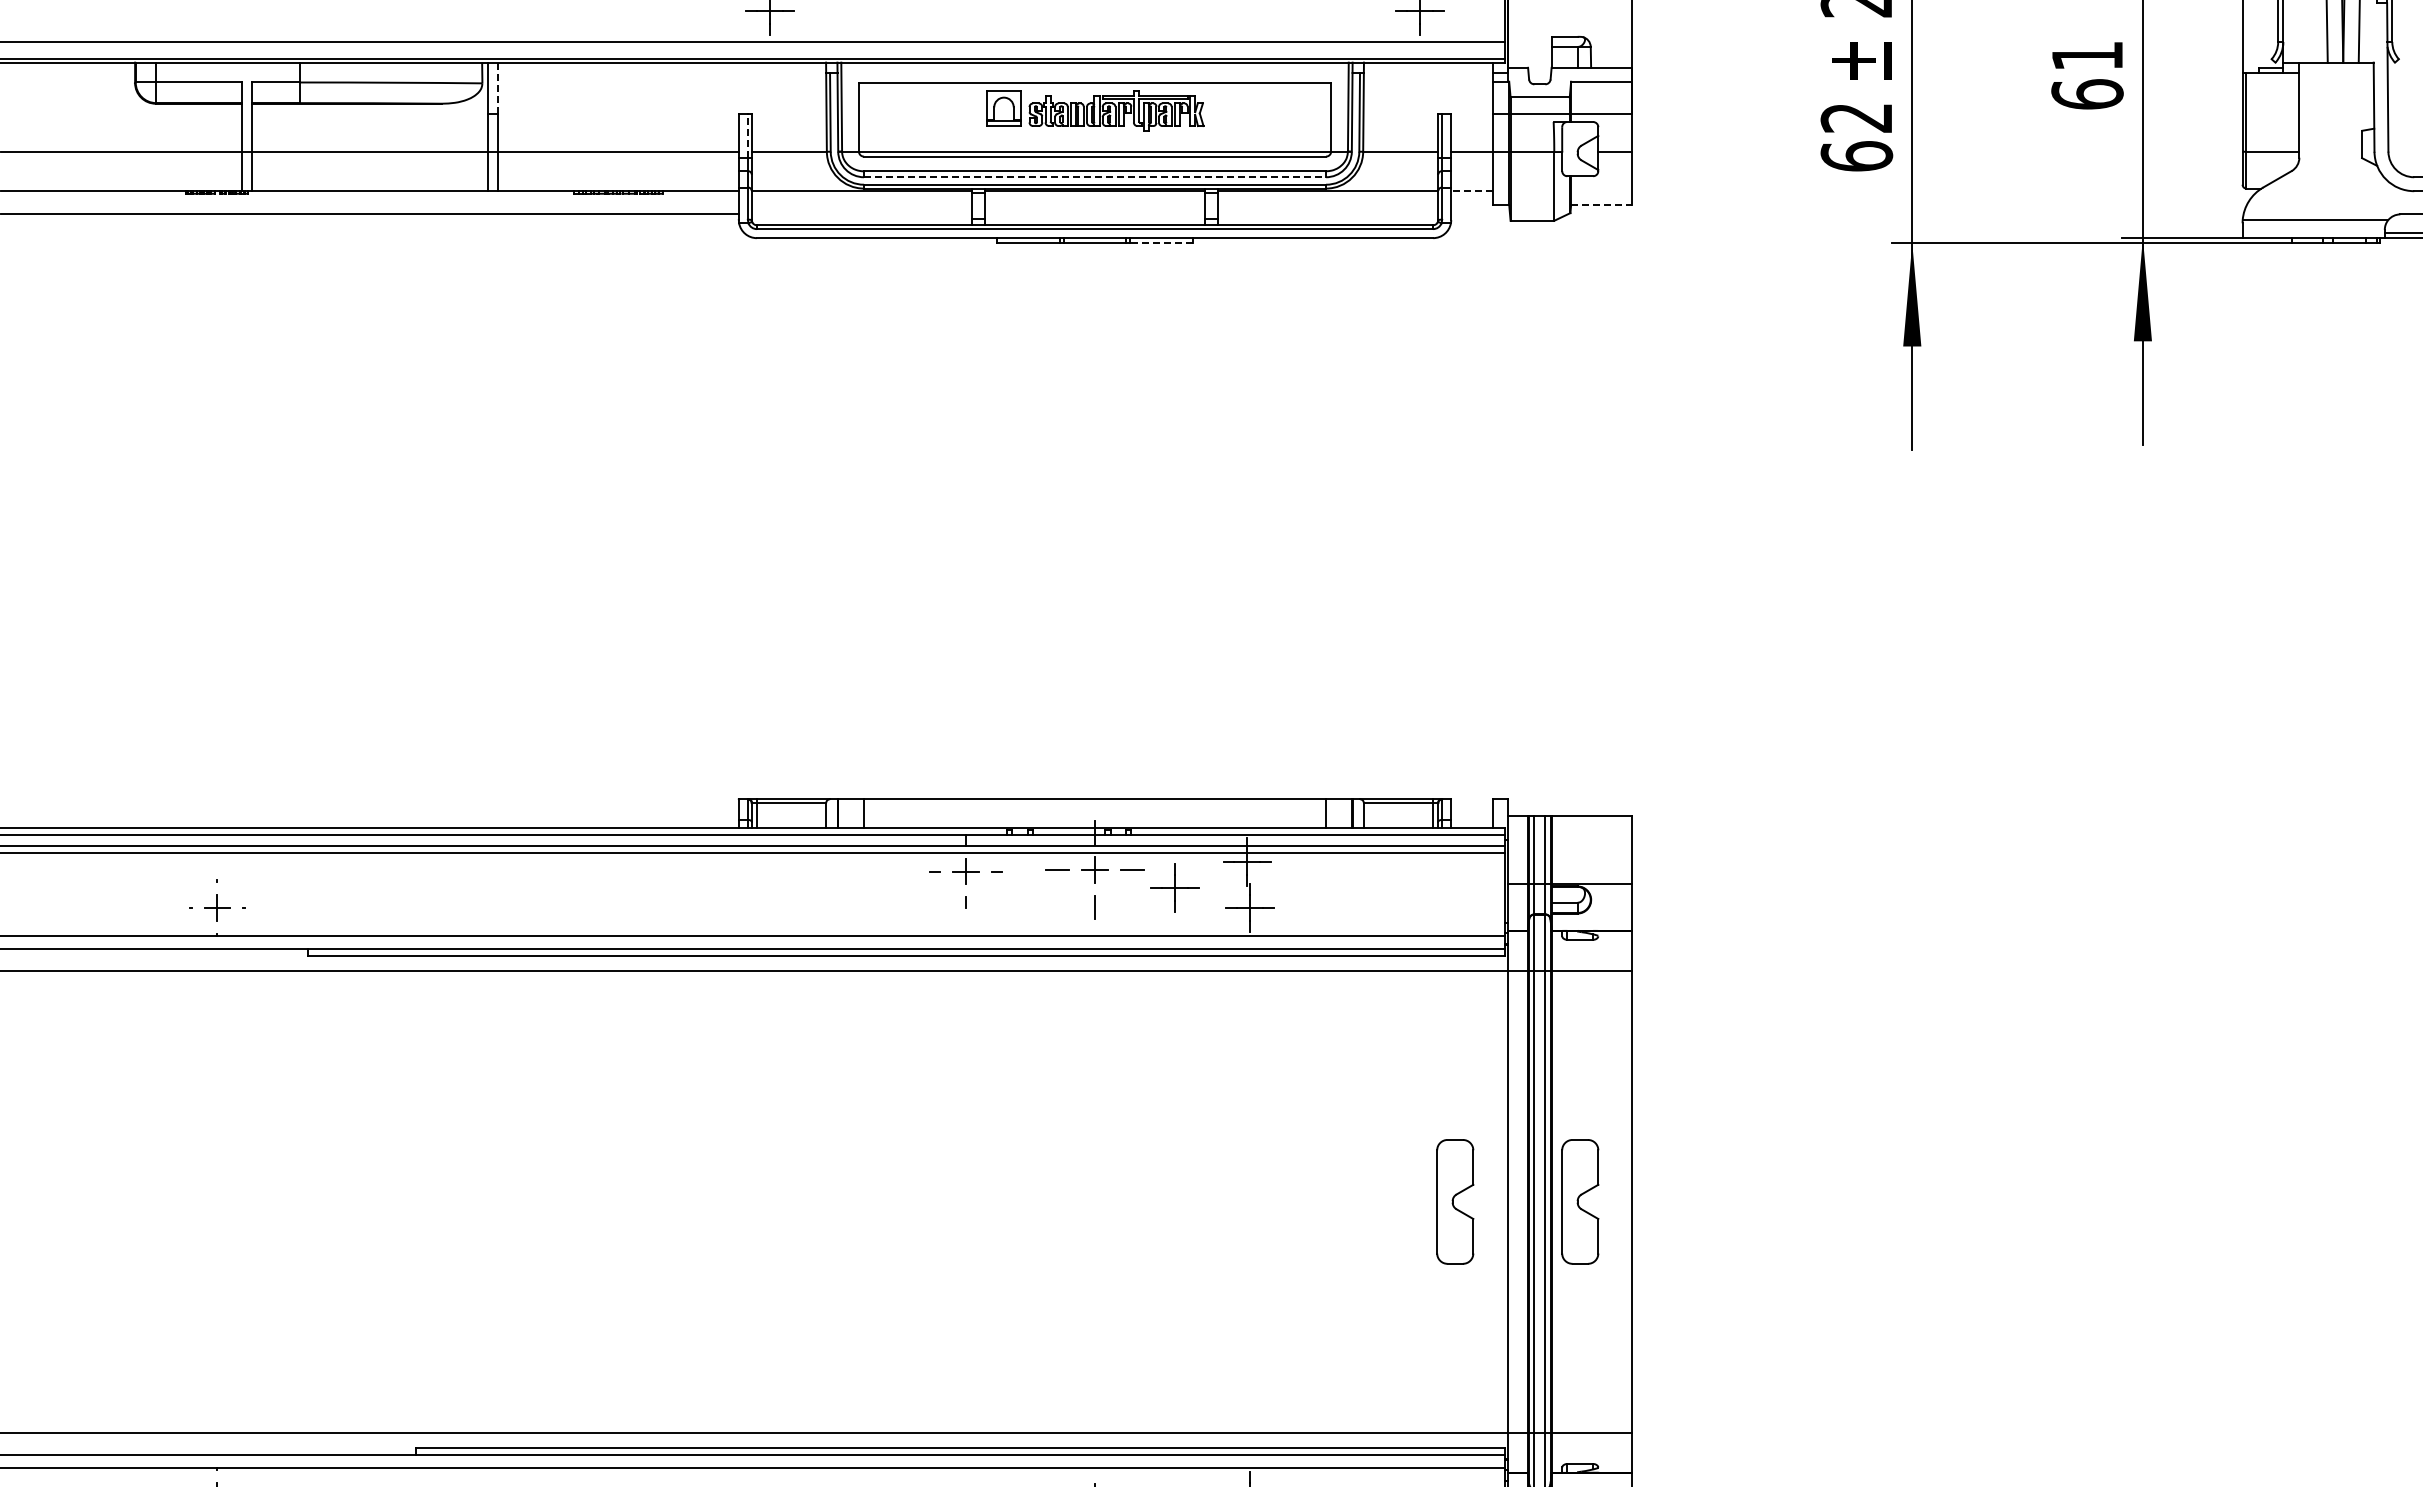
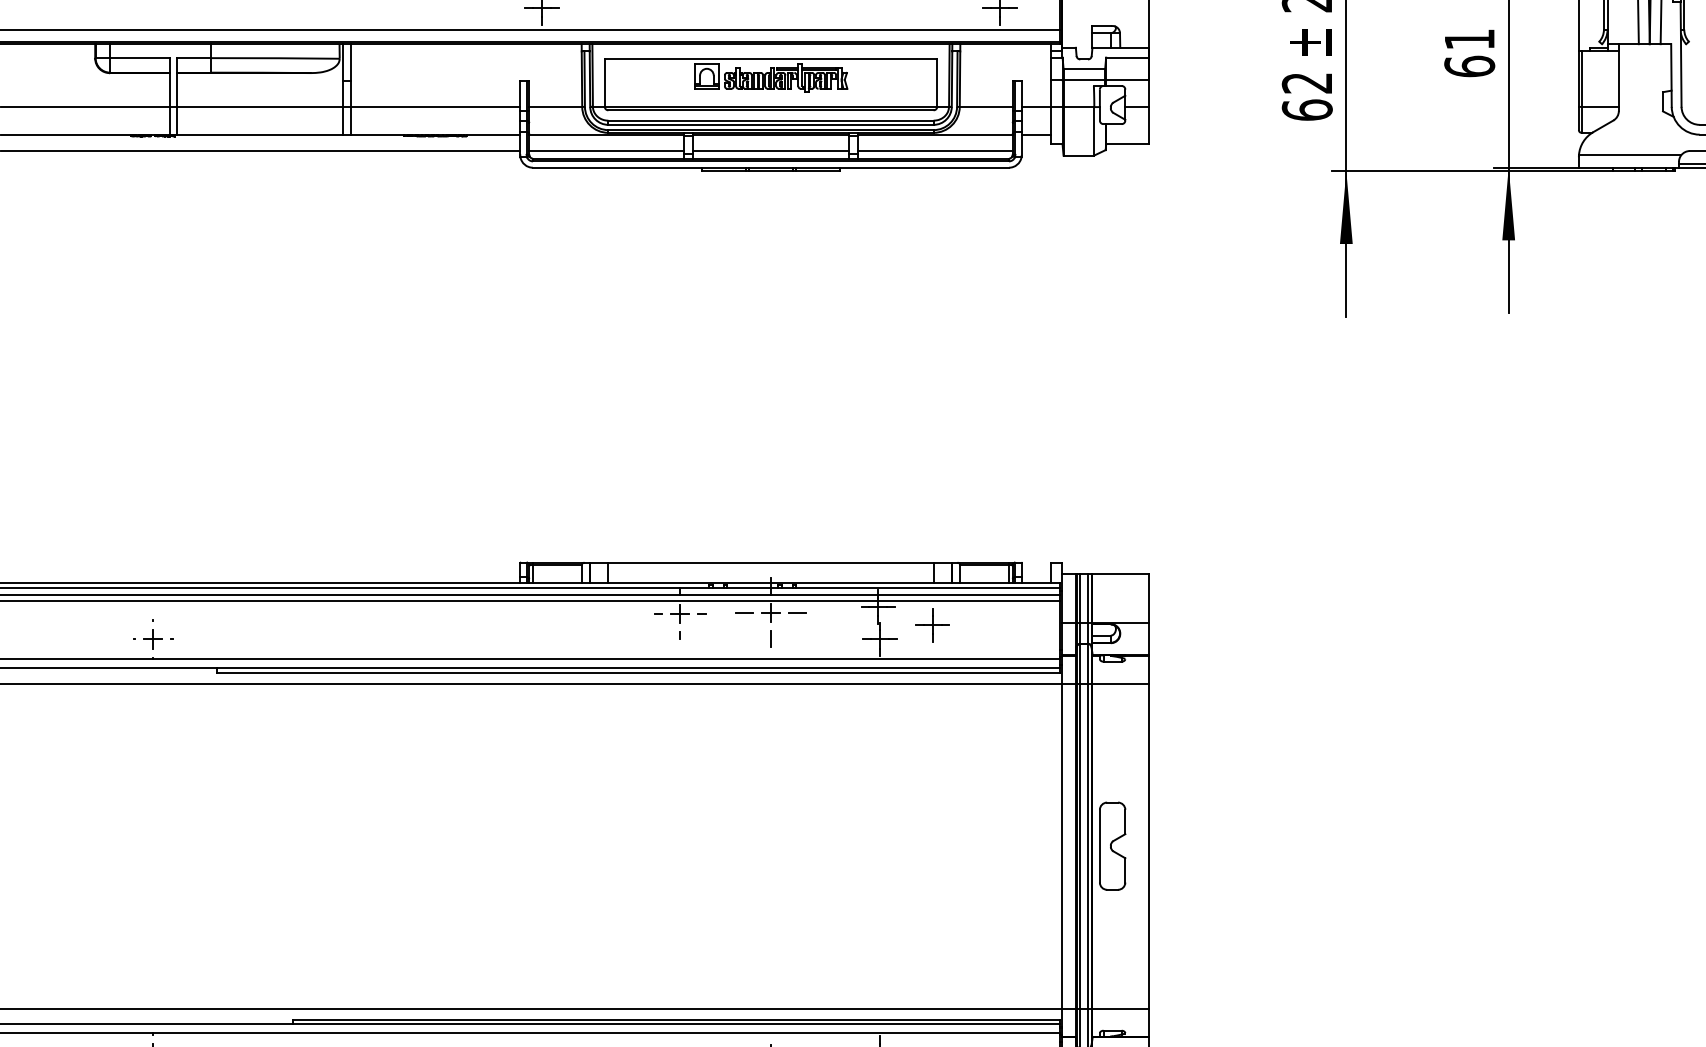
line: (497, 88) -> (350, 62), dashed -> solid
line: (747, 136) -> (526, 96), dashed -> solid
line: (1095, 177) -> (771, 125), dashed -> solid
line: (1471, 191) -> (1036, 134), dashed -> solid
line: (1602, 205) -> (1128, 144), dashed -> solid
line: (861, 214) -> (606, 151), added
line: (1094, 214) -> (770, 151), added
line: (1328, 214) -> (935, 151), added
line: (1161, 243) -> (817, 171), dashed -> solid
part: (1174, 887) -> (932, 624), moved
part: (1455, 1201) -> (1024, 845), removed

